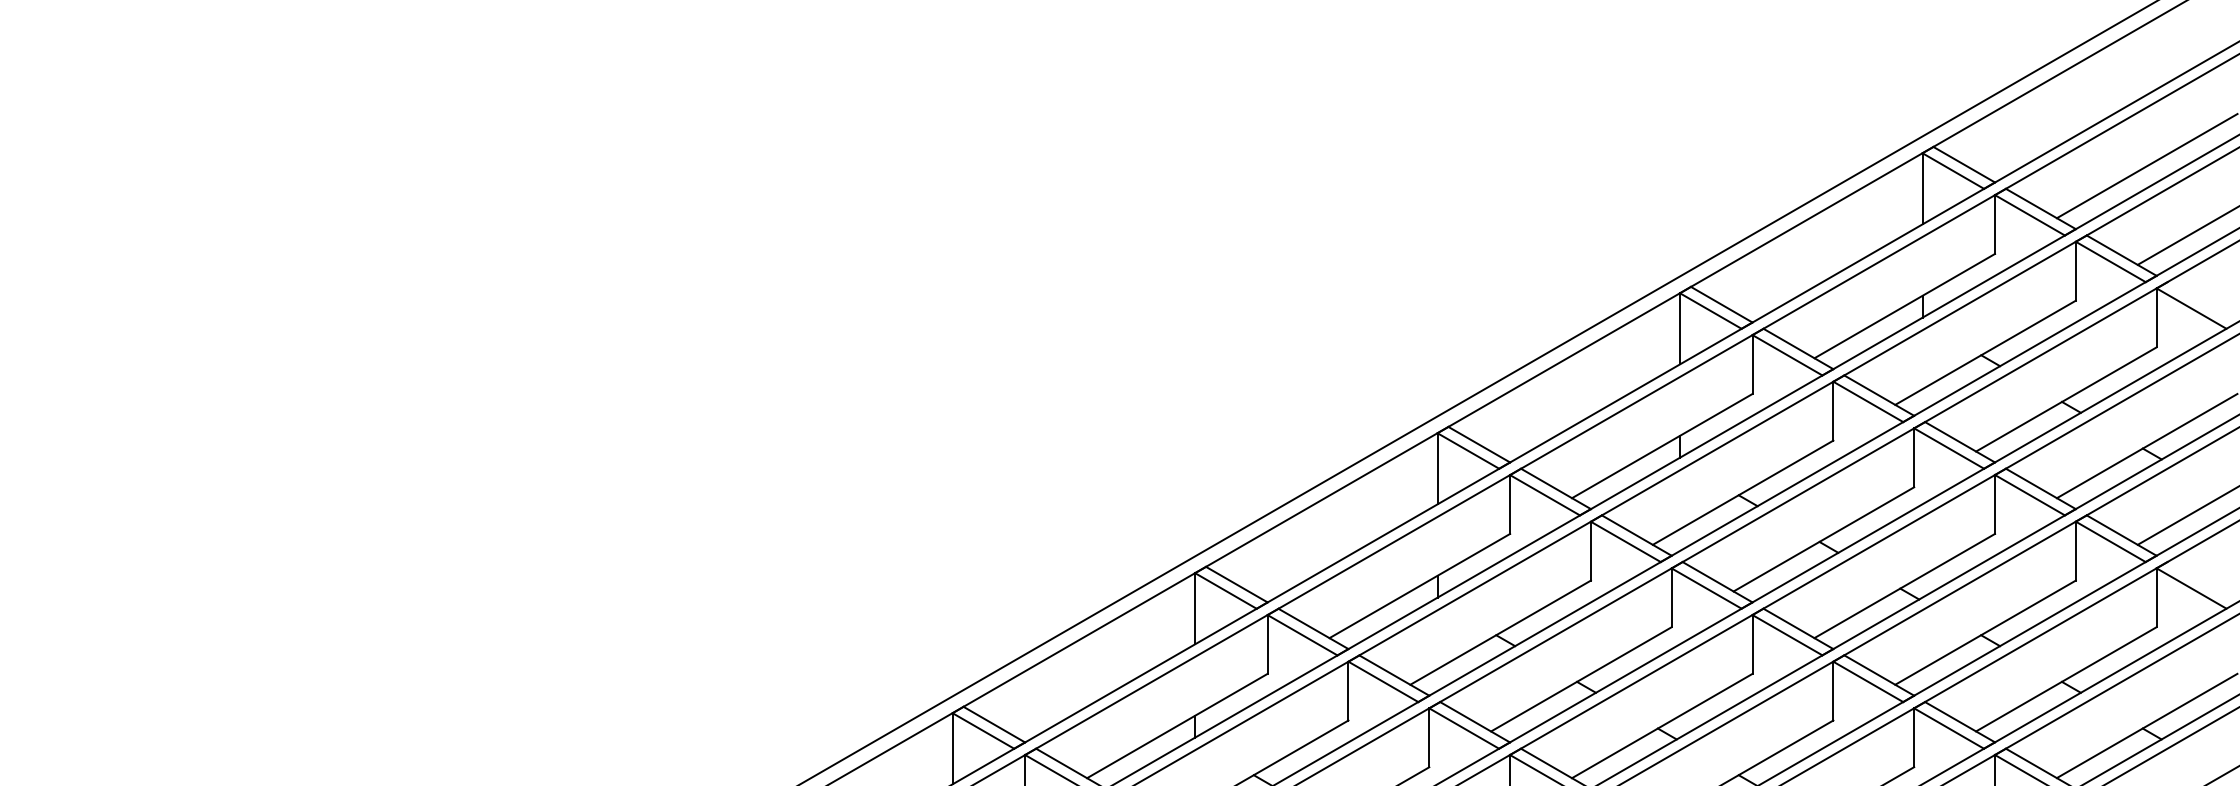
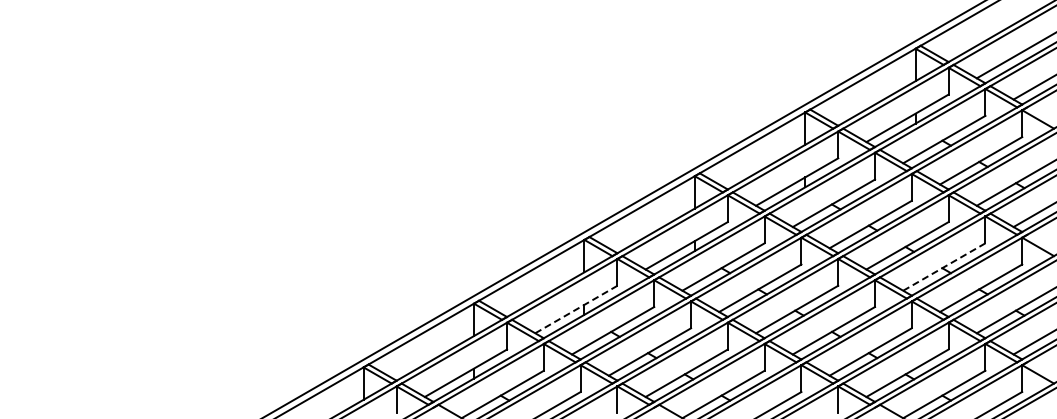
line: (1985, 631) -> (944, 266), solid -> dashed
line: (1177, 725) -> (576, 309), solid -> dashed

